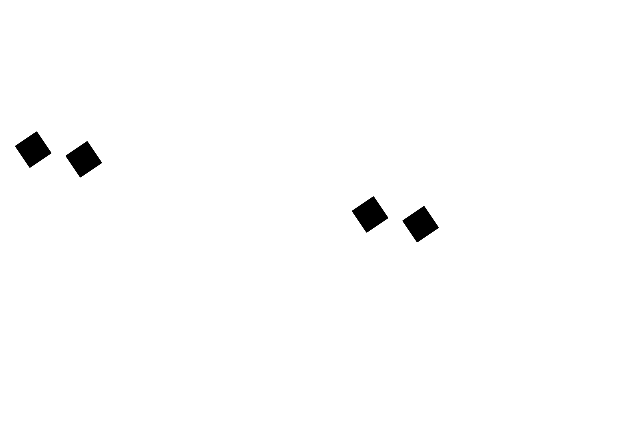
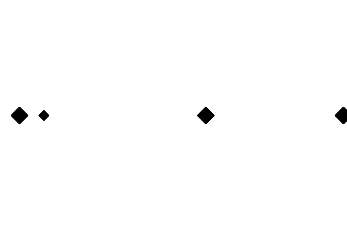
part: (83, 159) -> (43, 115), size x0.6
part: (370, 214) -> (181, 115), removed

